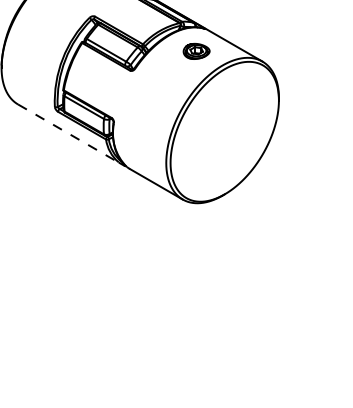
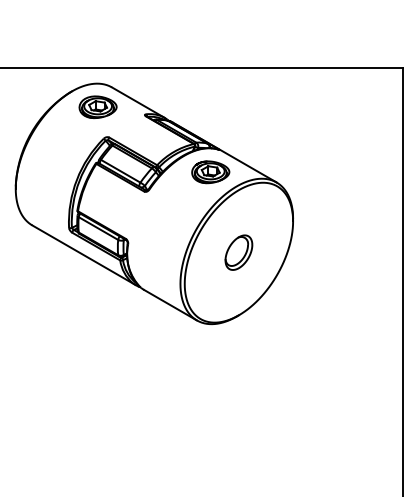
part: (196, 51) -> (210, 172), size x1.43
part: (224, 131) -> (238, 252), added
line: (69, 134) -> (83, 255), dashed -> solid

